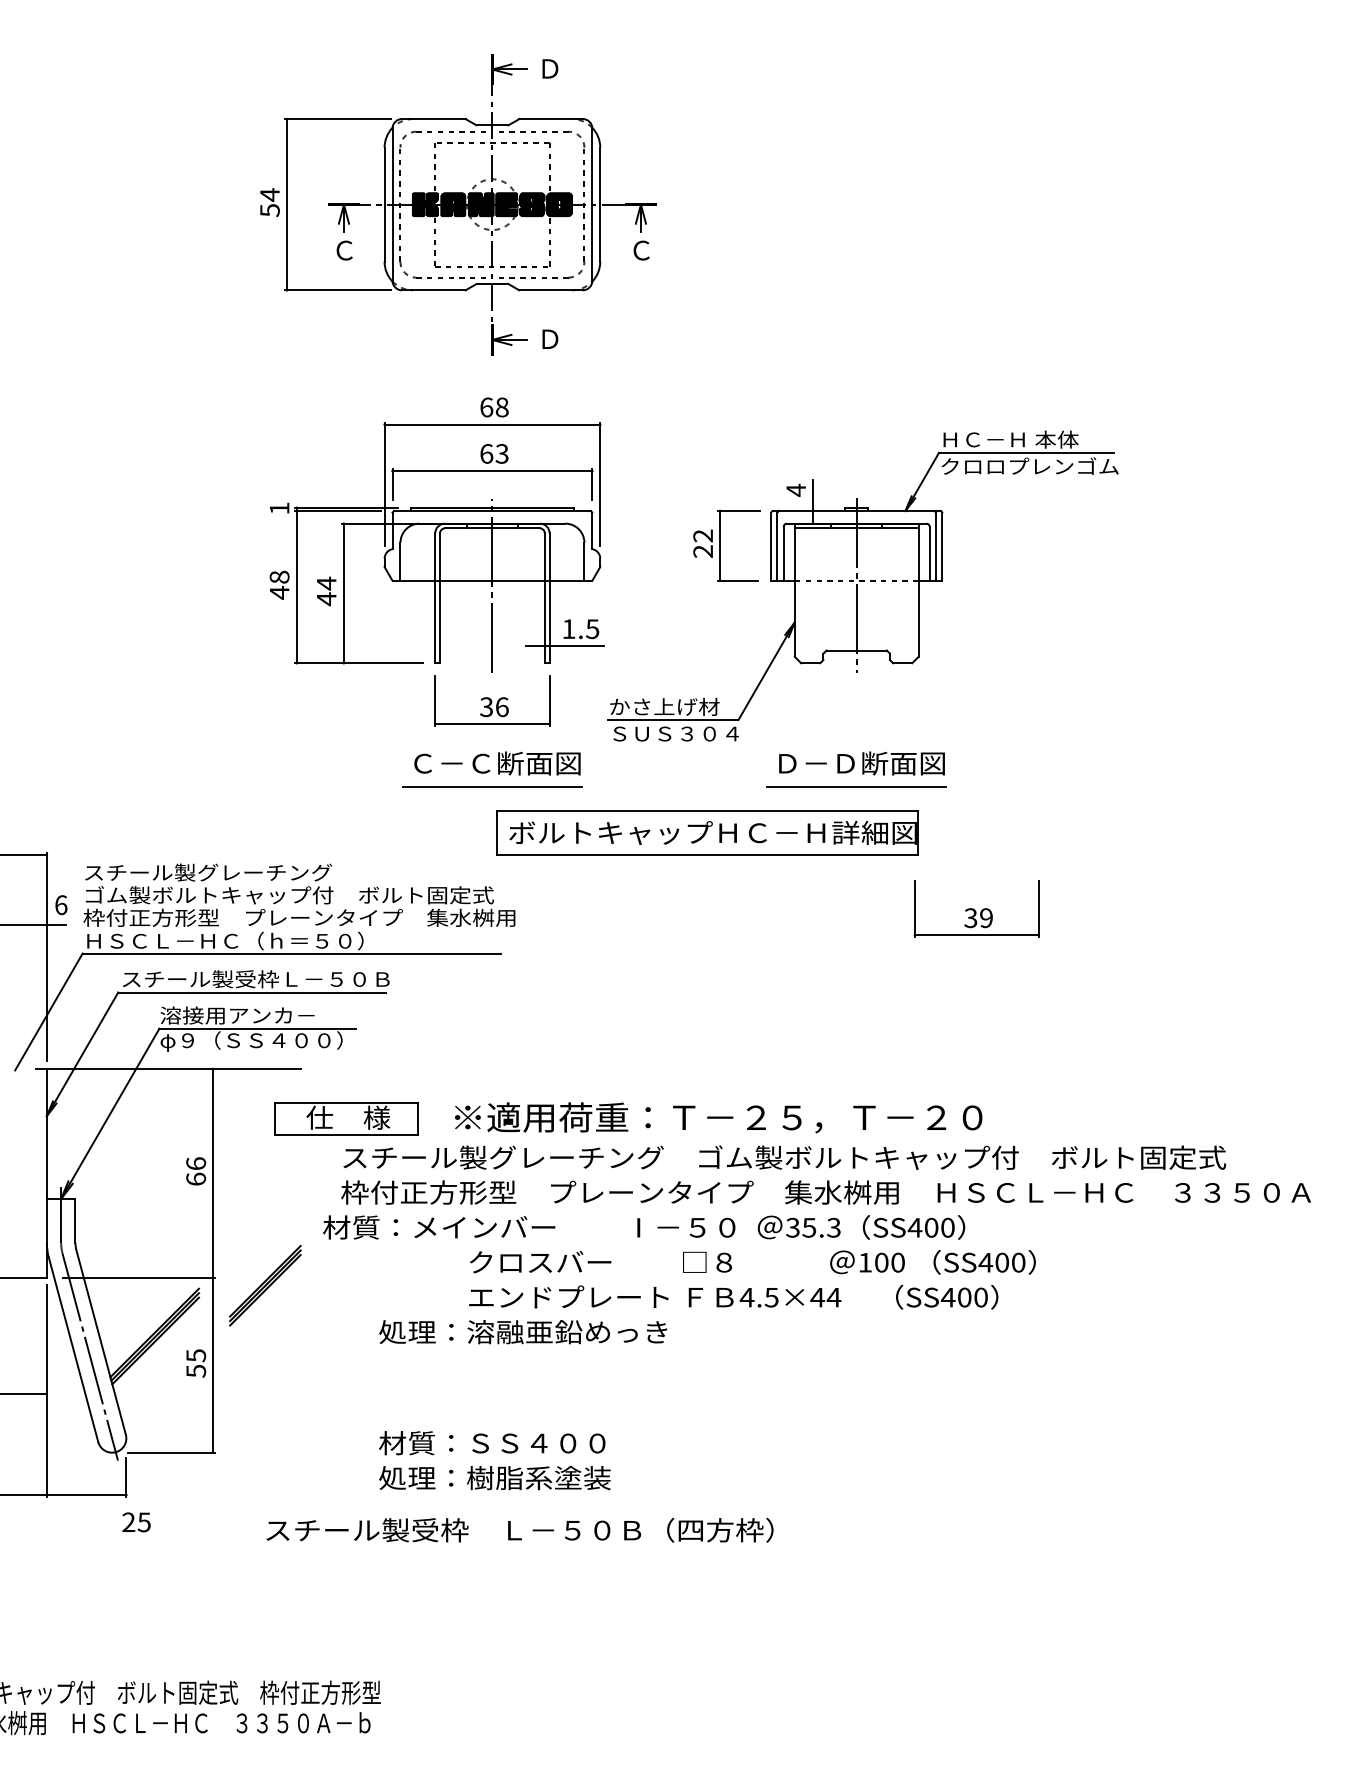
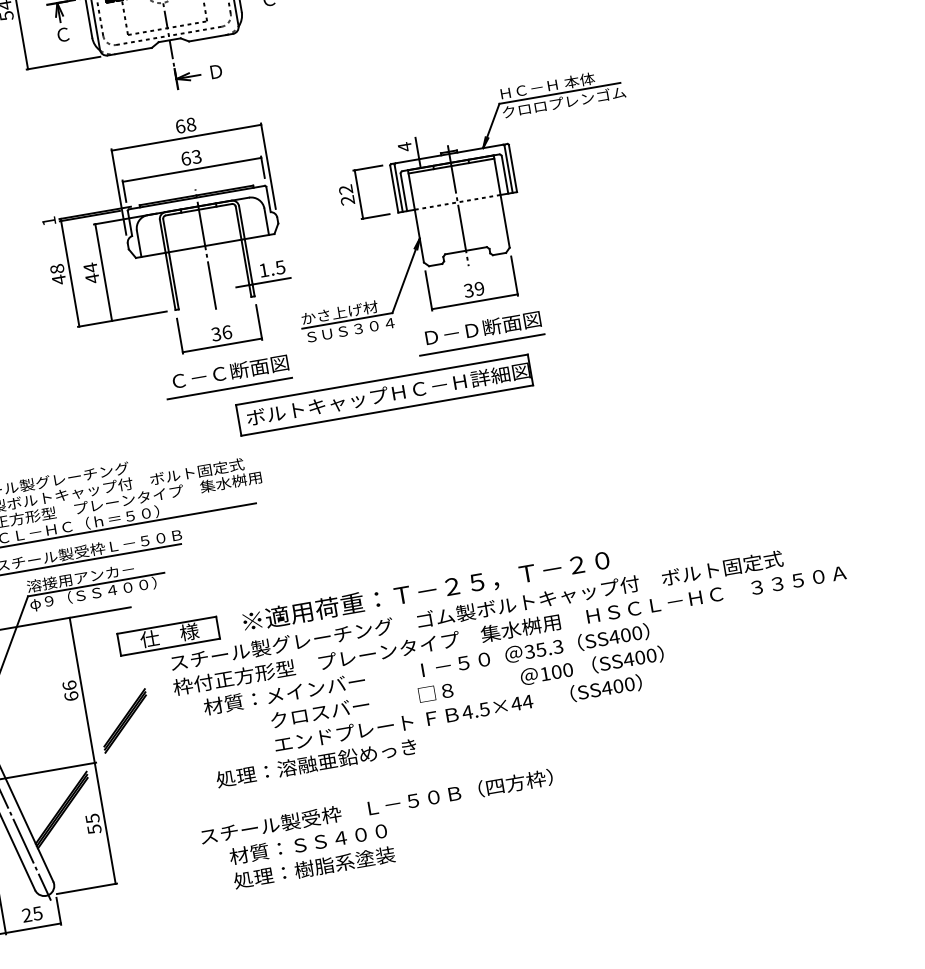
part: (976, 908) -> (471, 283), moved
text: (644, 1227) -> (426, 669), moved
part: (265, 1285) -> (125, 720), moved
text: (136, 1522) -> (32, 914), moved
text: (519, 1530) -> (376, 807), moved

